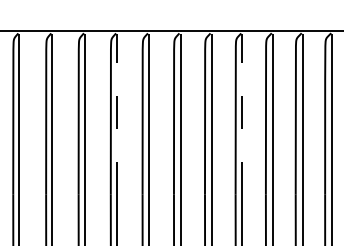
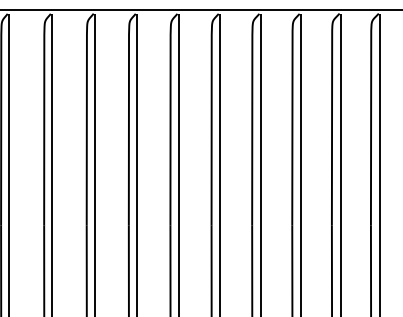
line: (117, 114) -> (137, 120), dashed -> solid
line: (242, 114) -> (301, 120), dashed -> solid

